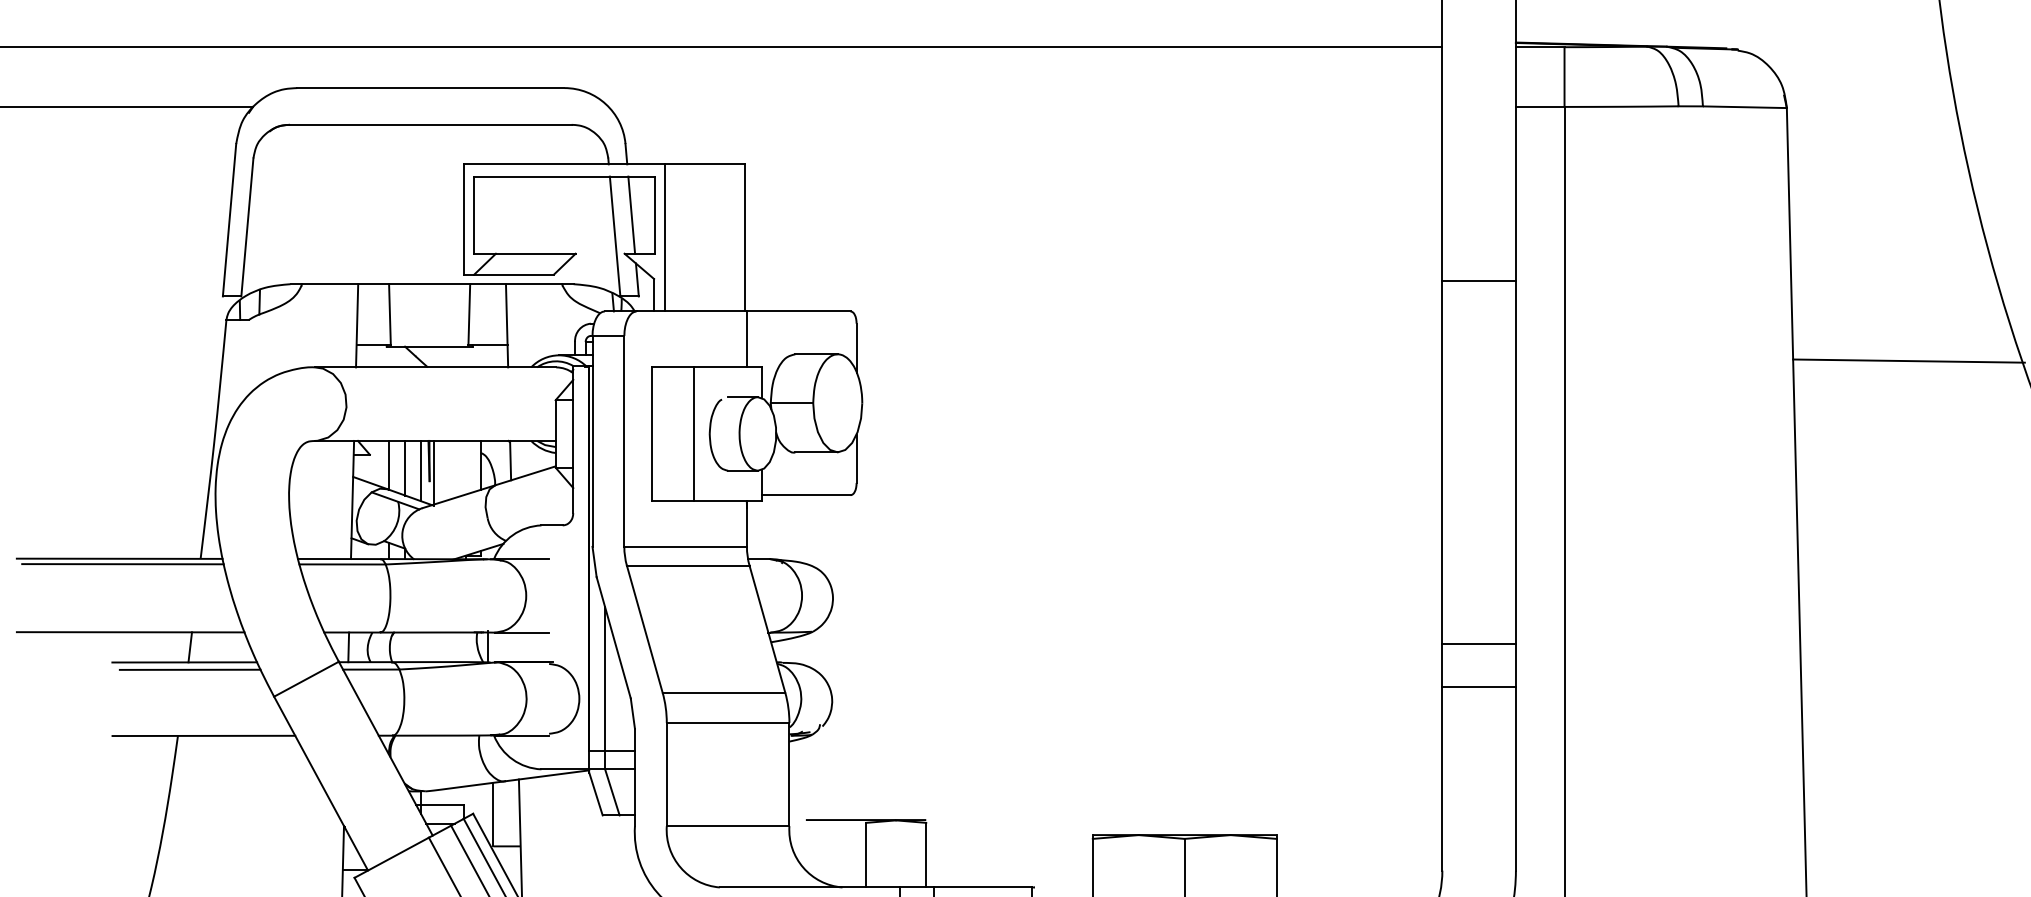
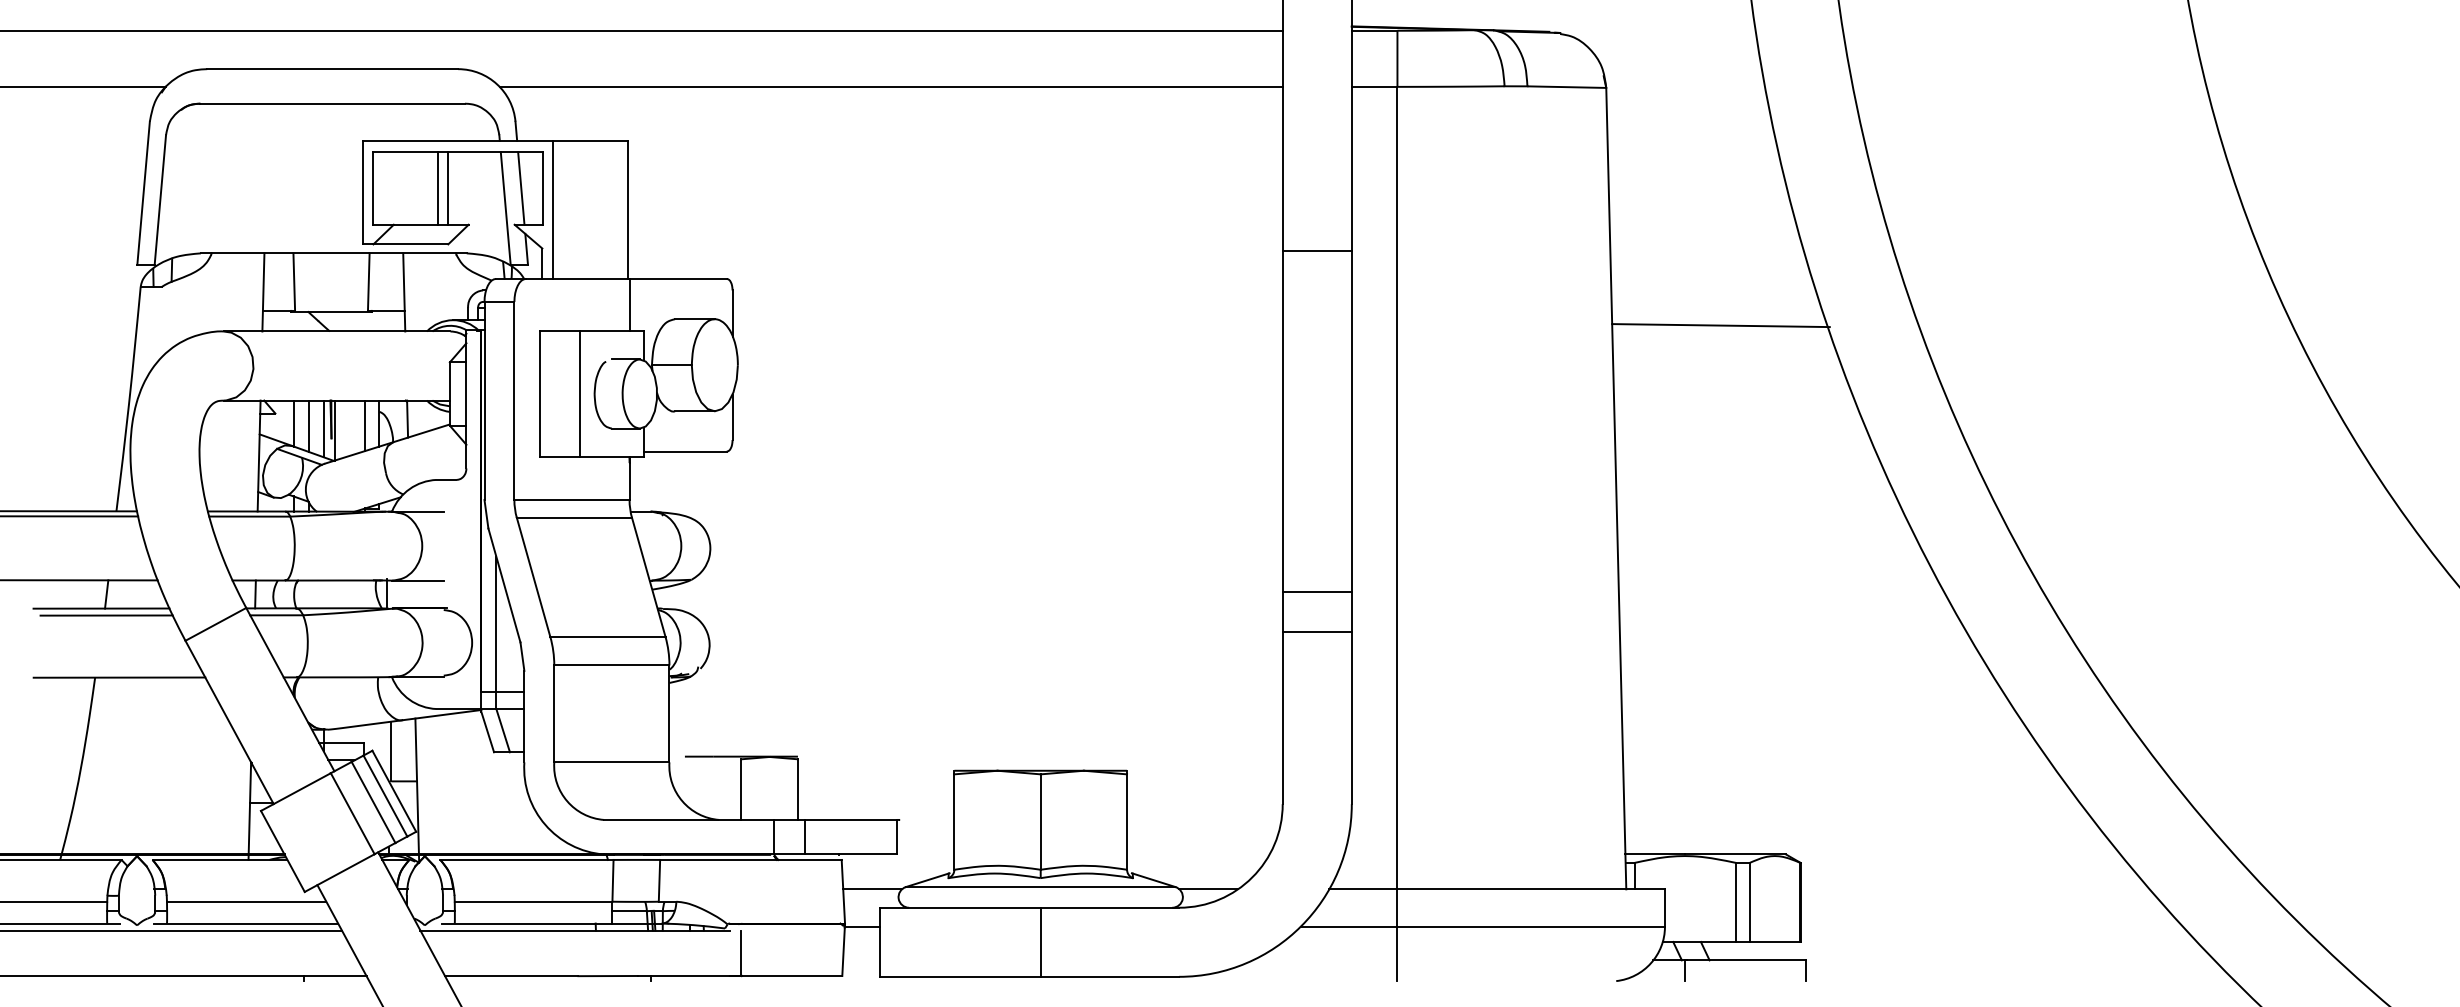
line: (1024, 106) -> (890, 86), added
line: (543, 215) -> (438, 188), added
line: (554, 215) -> (448, 188), added
line: (465, 467) -> (365, 425), added

